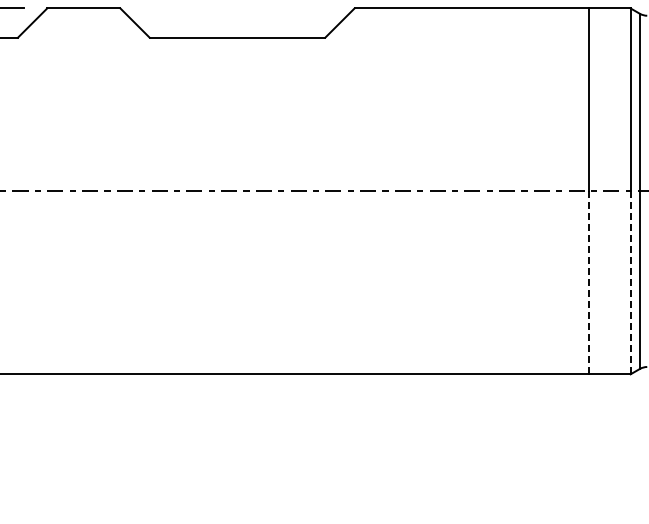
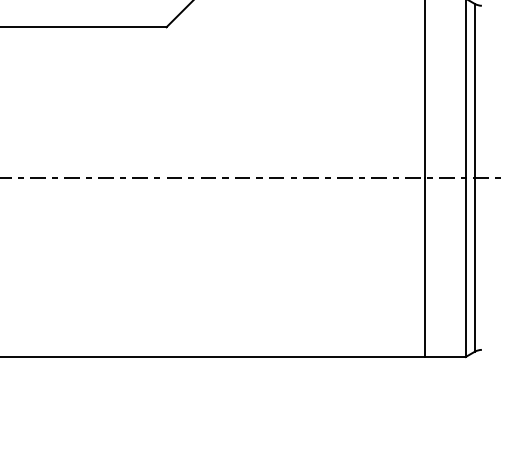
line: (588, 283) -> (424, 268), dashed -> solid
line: (630, 283) -> (465, 268), dashed -> solid

